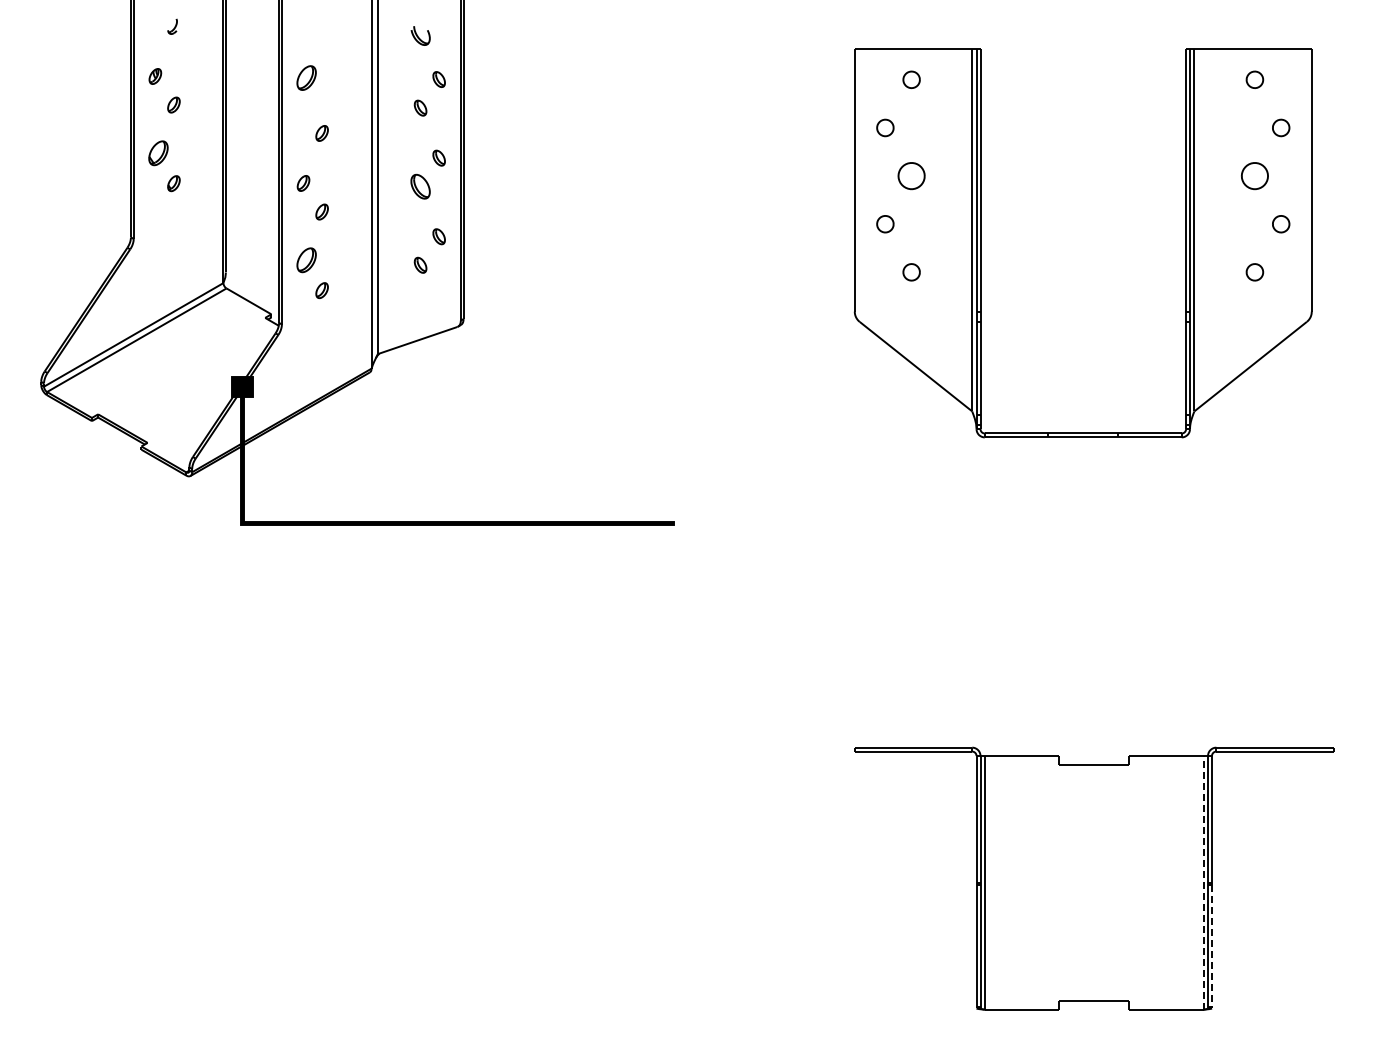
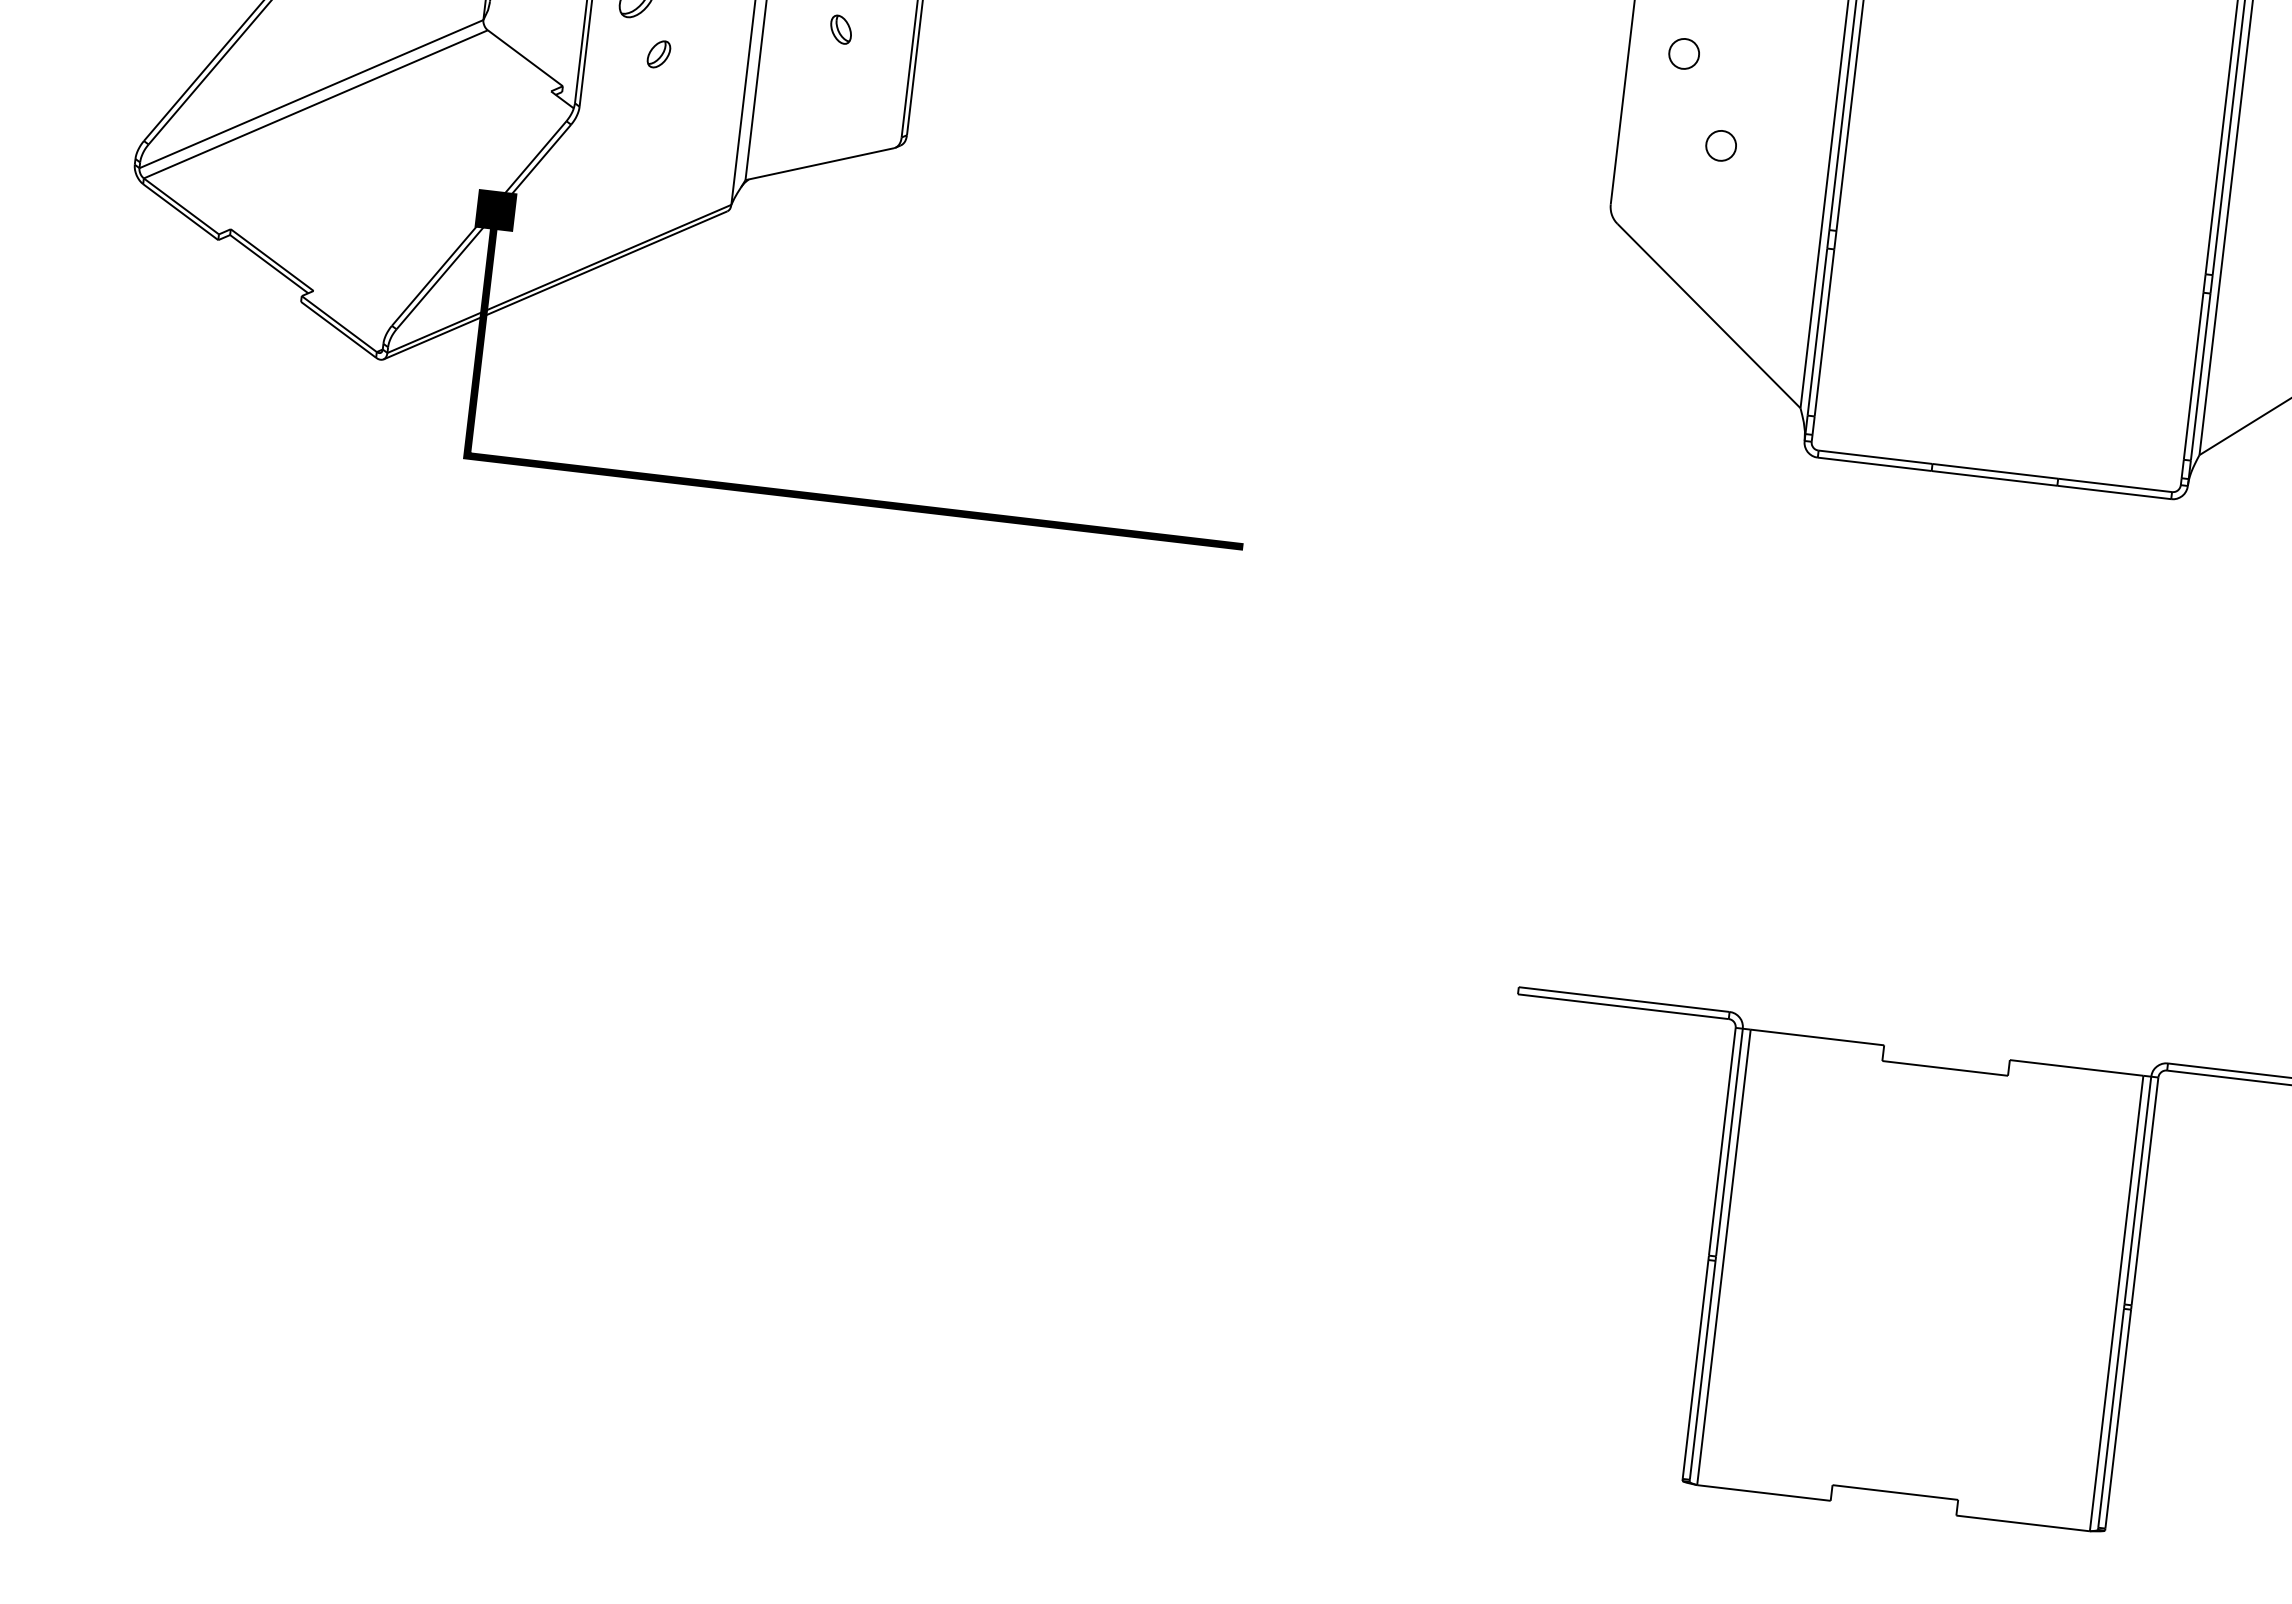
line: (1203, 882) -> (2116, 1302), dashed -> solid
line: (1212, 946) -> (2119, 1419), dashed -> solid

